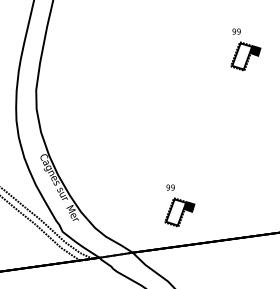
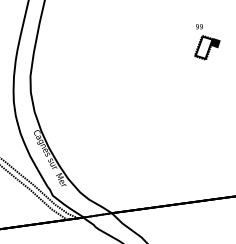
part: (179, 205) -> (151, 173), removed

